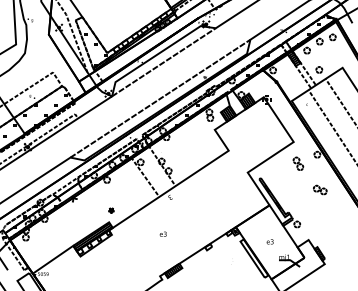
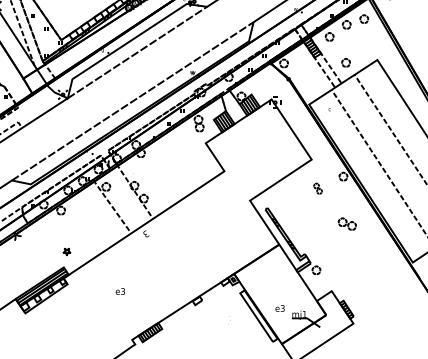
part: (298, 163) -> (318, 188), size x0.6
text: (162, 233) -> (119, 290), moved
text: (269, 241) -> (279, 307), moved

